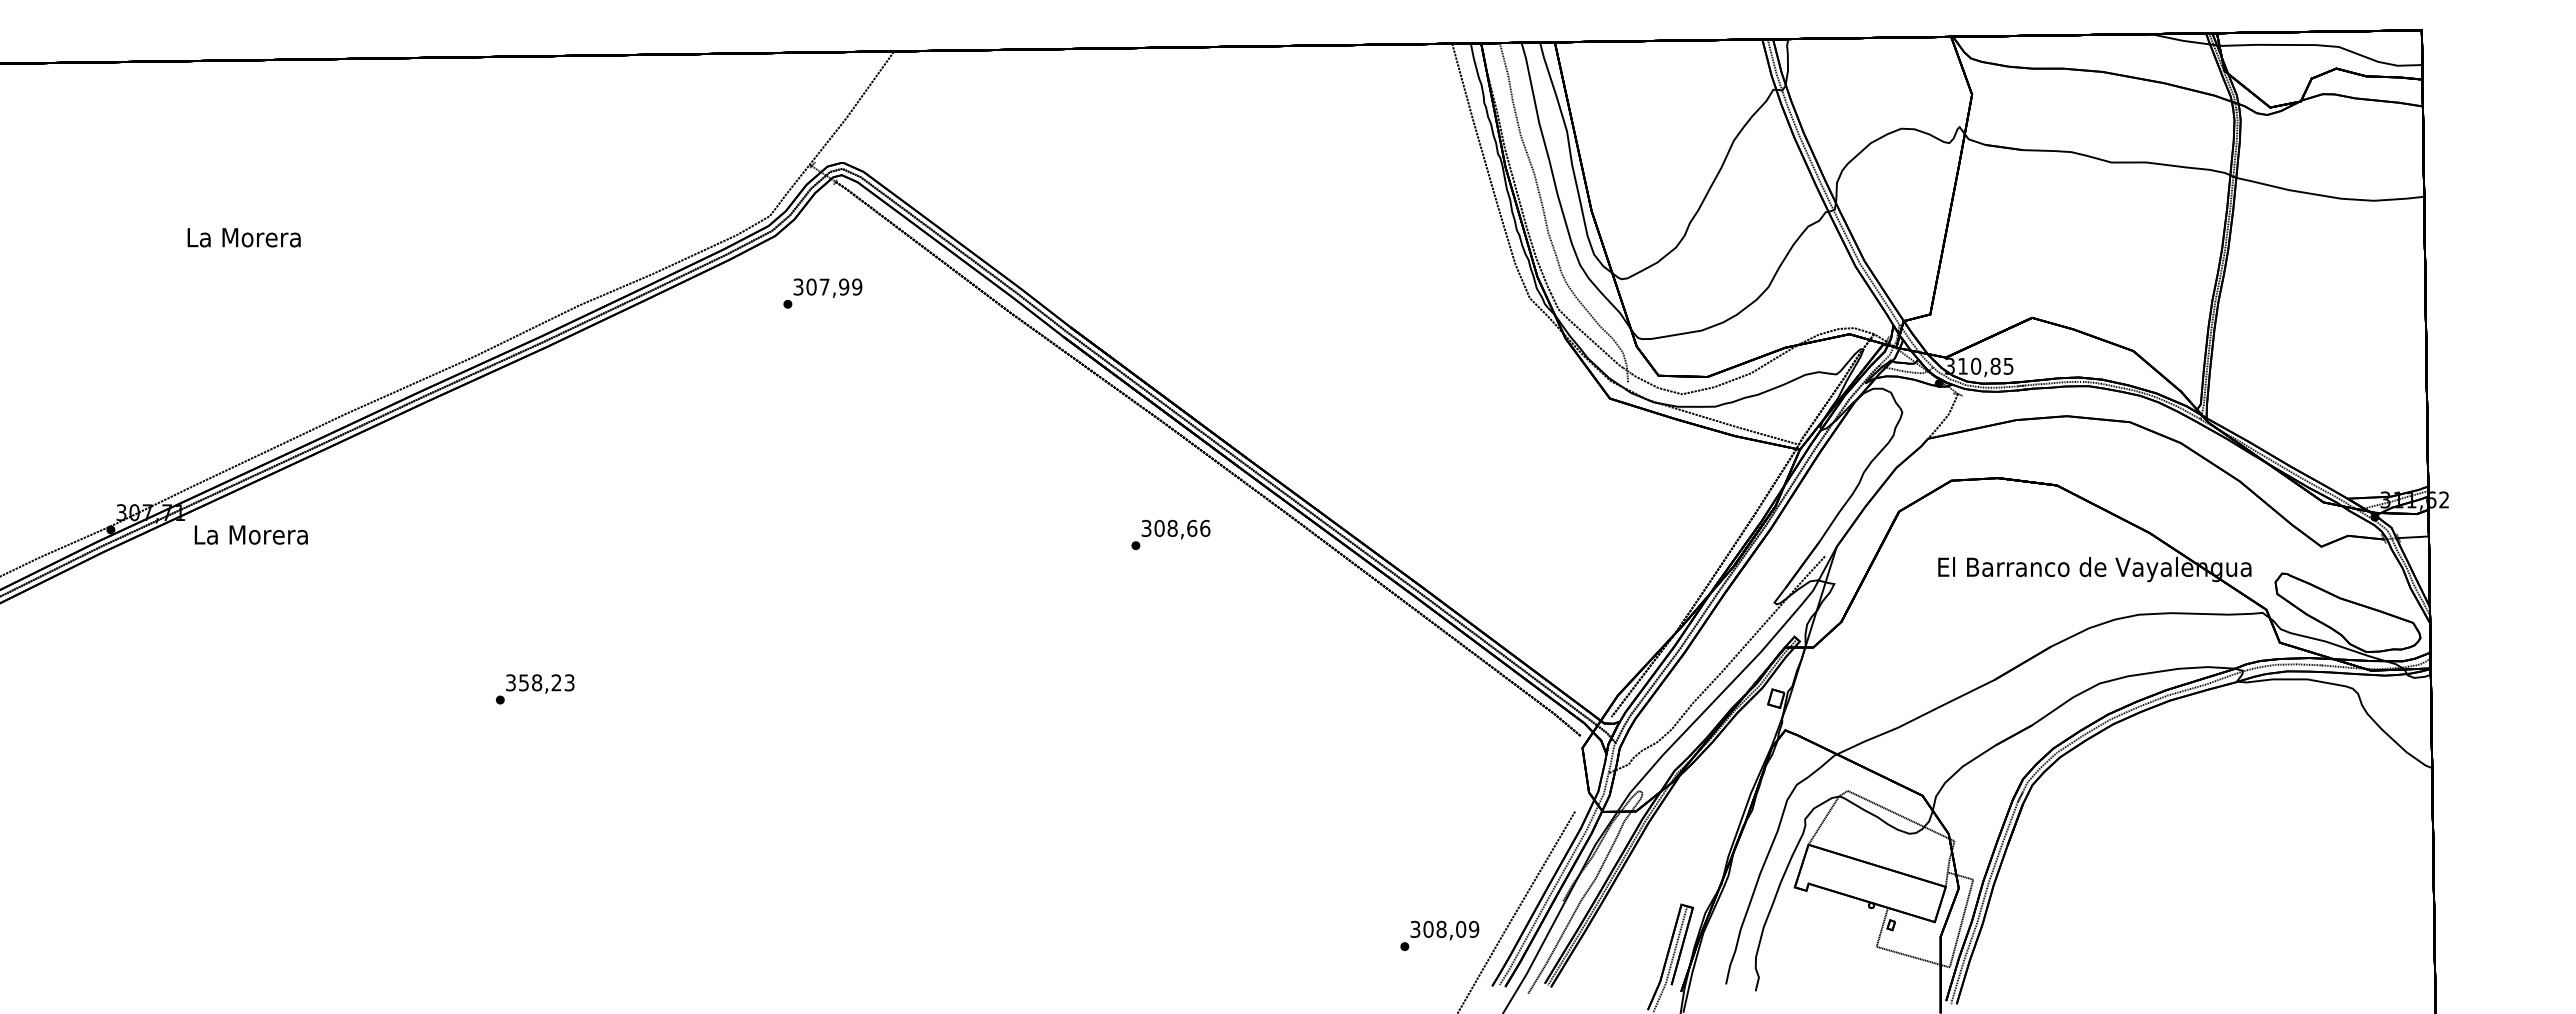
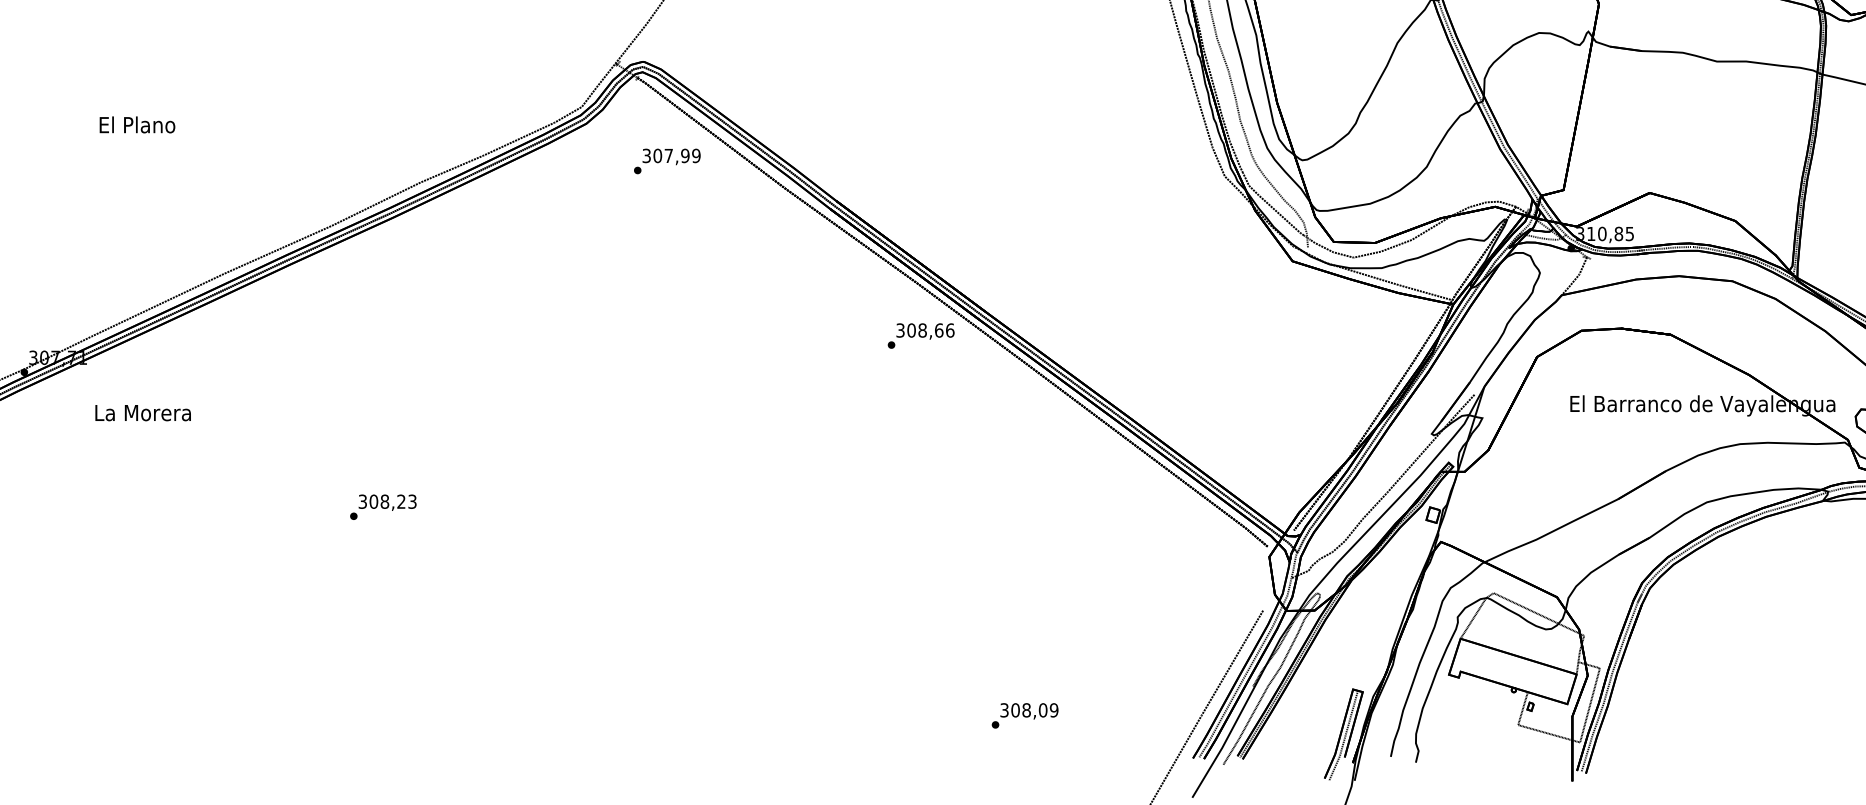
text: (243, 237) -> (136, 124), La Morera -> El Plano
text: (822, 293) -> (667, 161), moved
text: (250, 534) -> (142, 412), moved
text: (1170, 534) -> (920, 335), moved
text: (524, 682) -> (374, 501), 358,23 -> 308,23
text: (1439, 935) -> (1024, 715), moved

